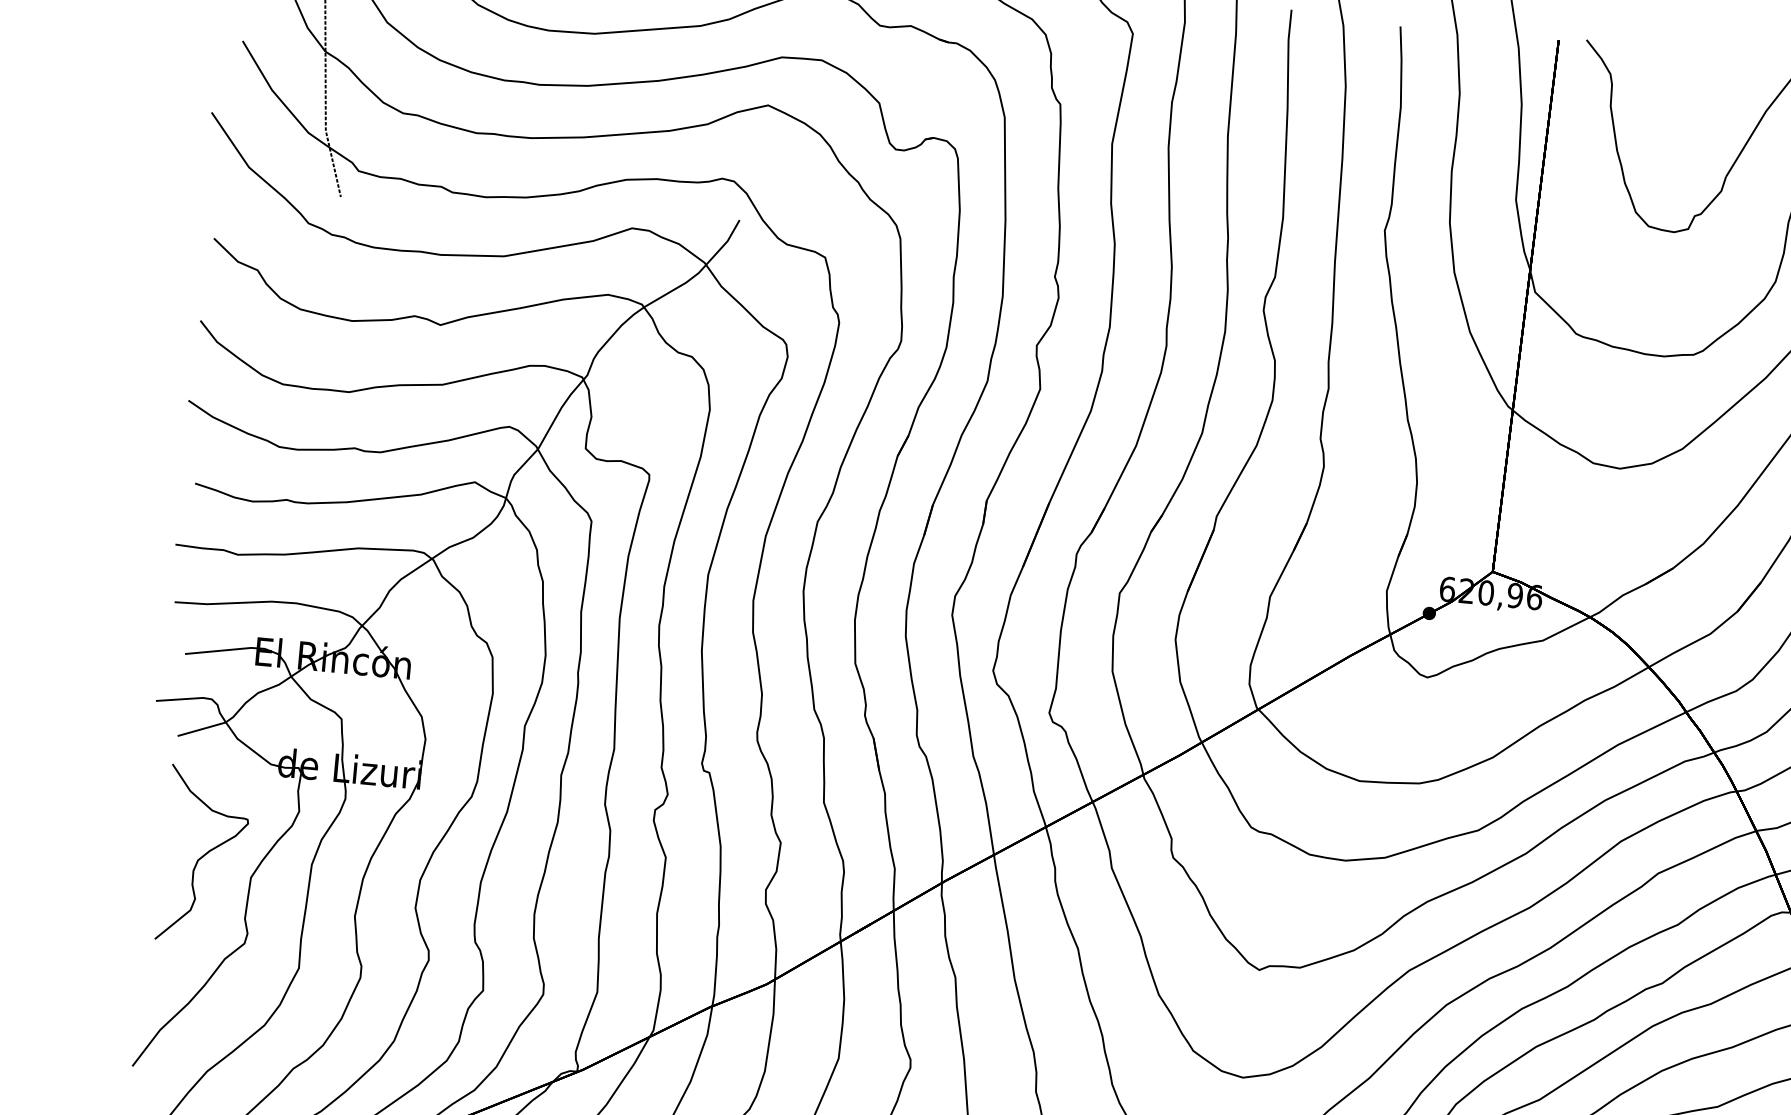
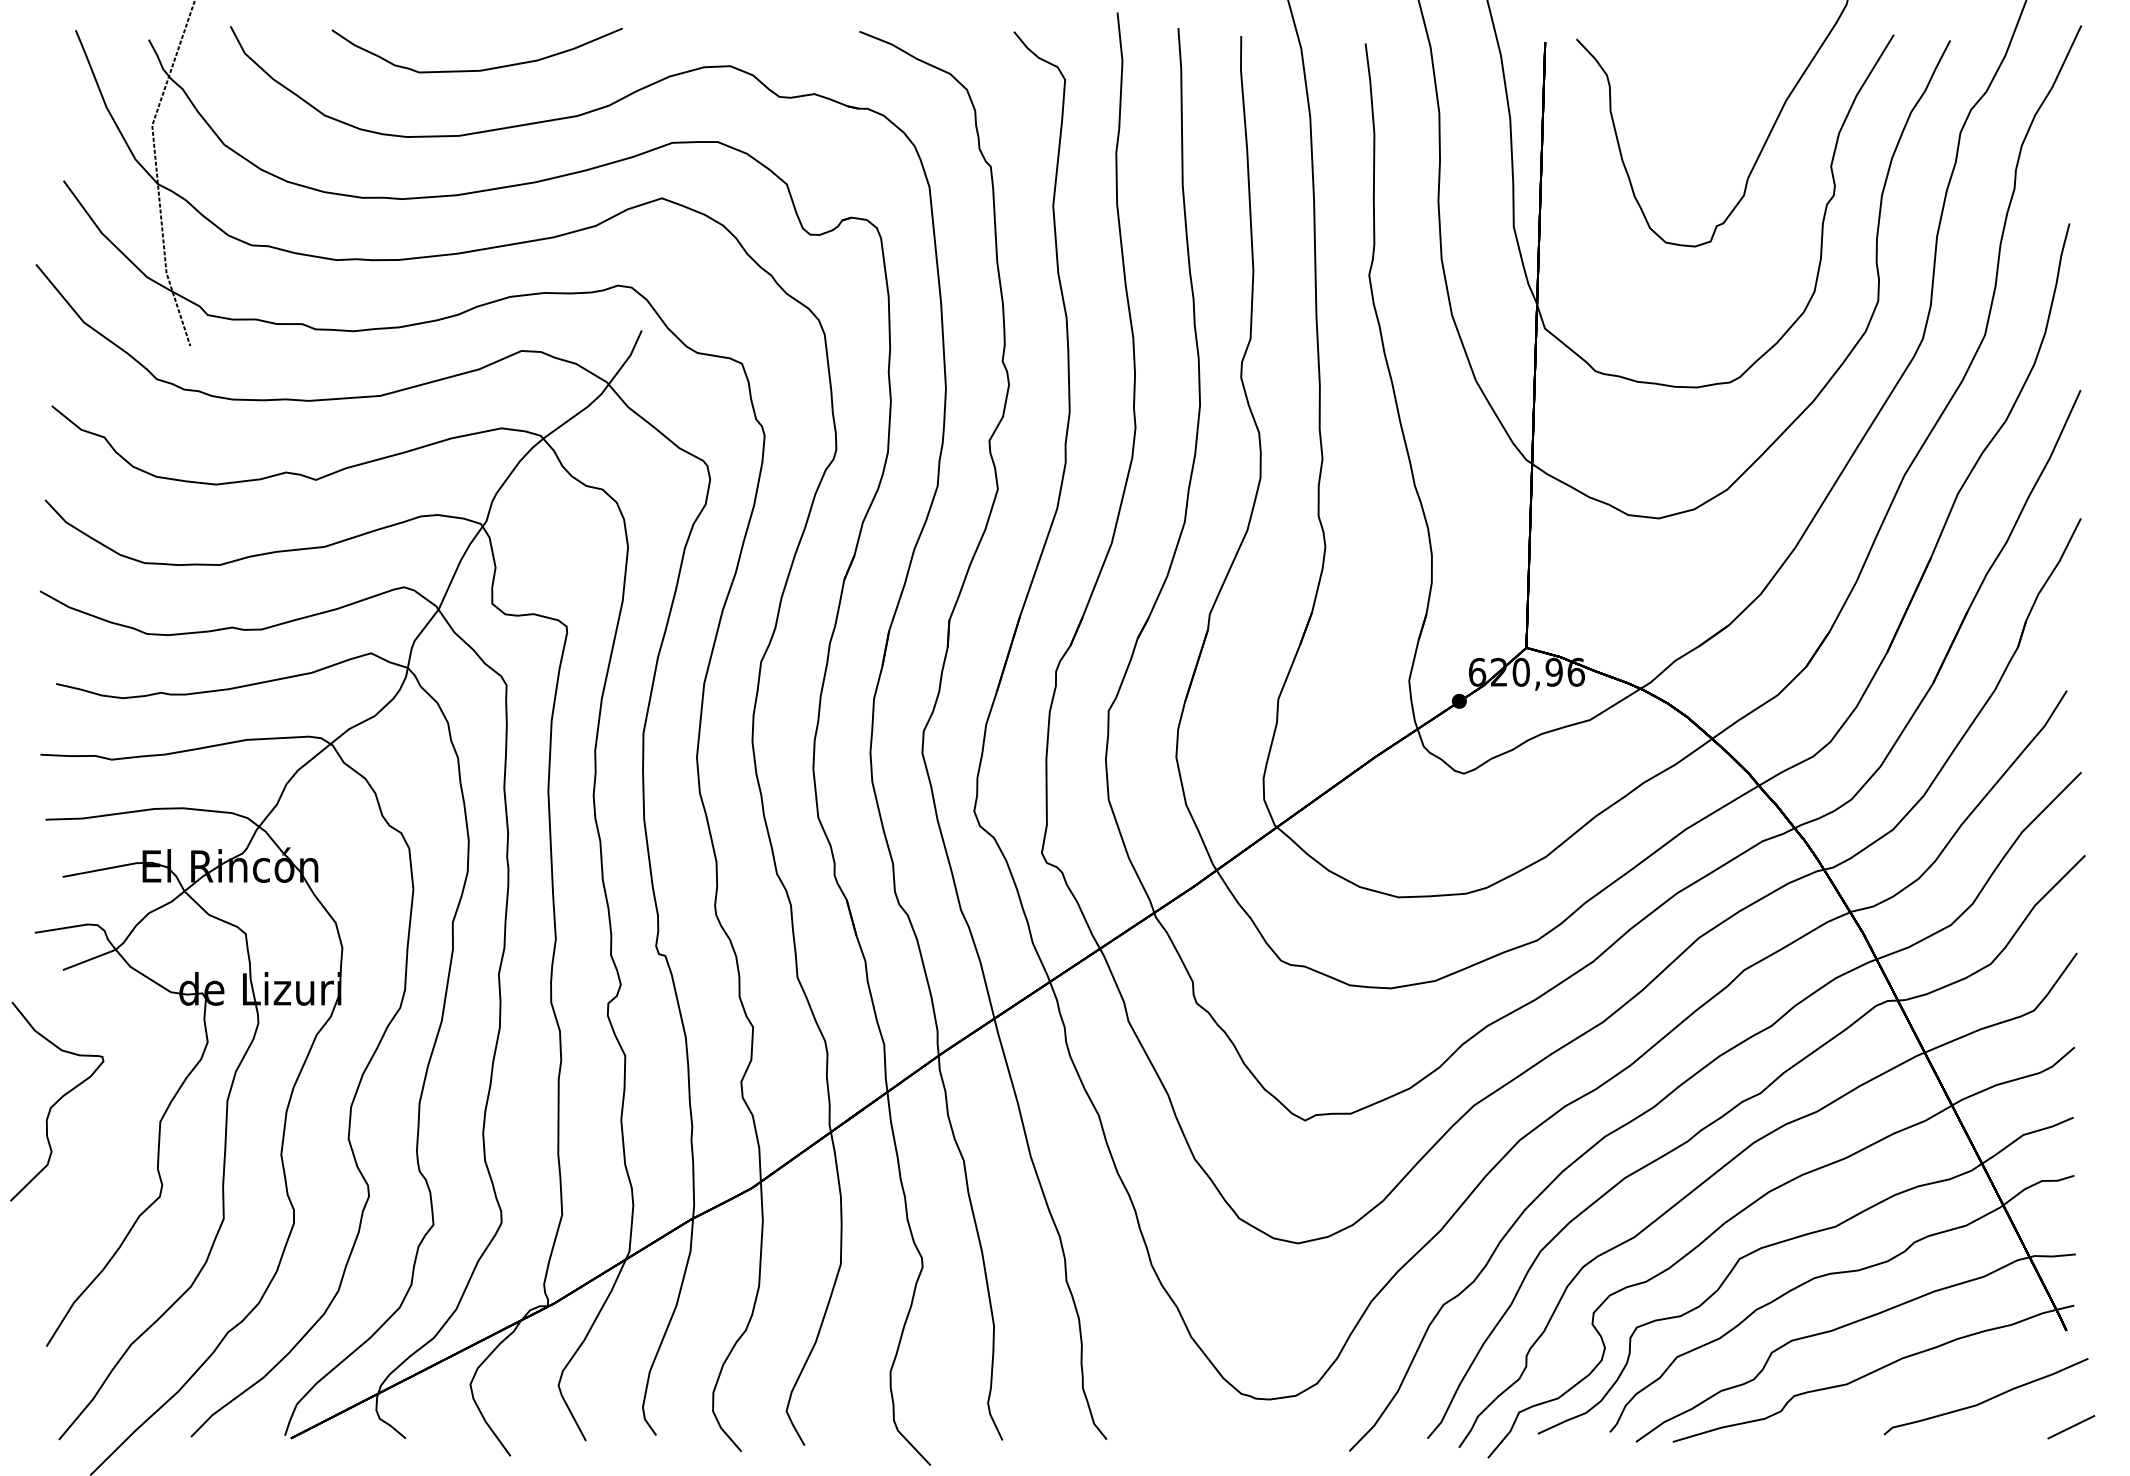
curve: (204, 855) -> (57, 1101), moved

